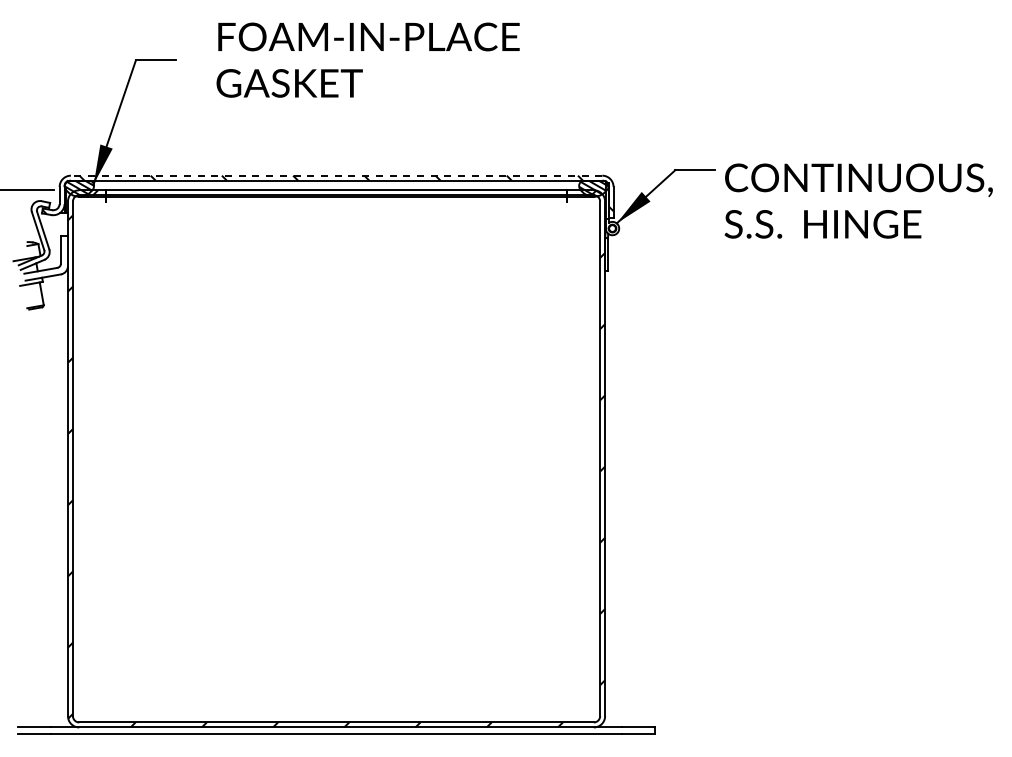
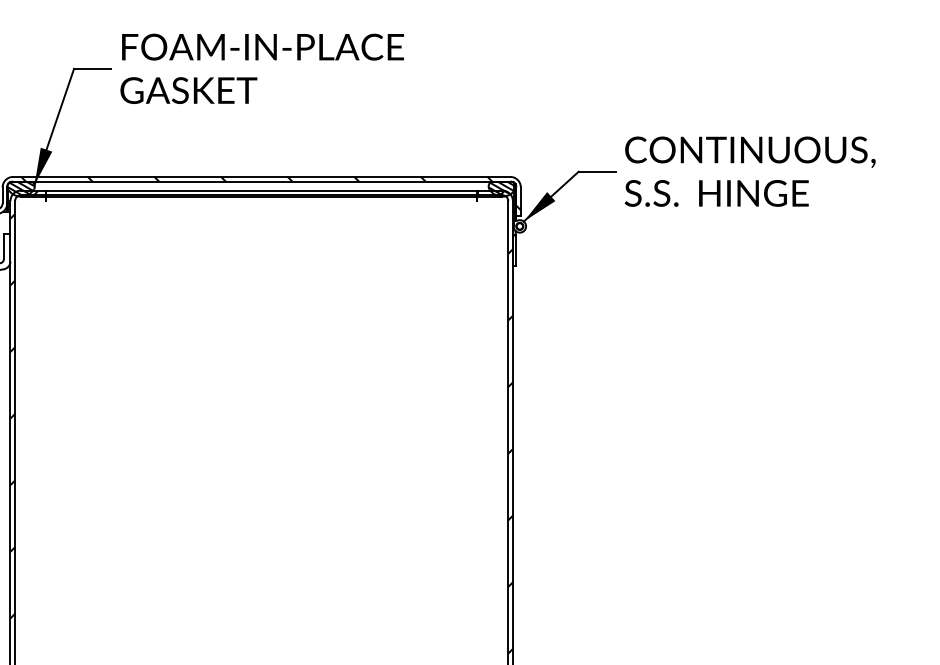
text: (367, 59) -> (261, 68), moved
line: (336, 175) -> (261, 176), dashed -> solid
text: (858, 200) -> (749, 171), moved

